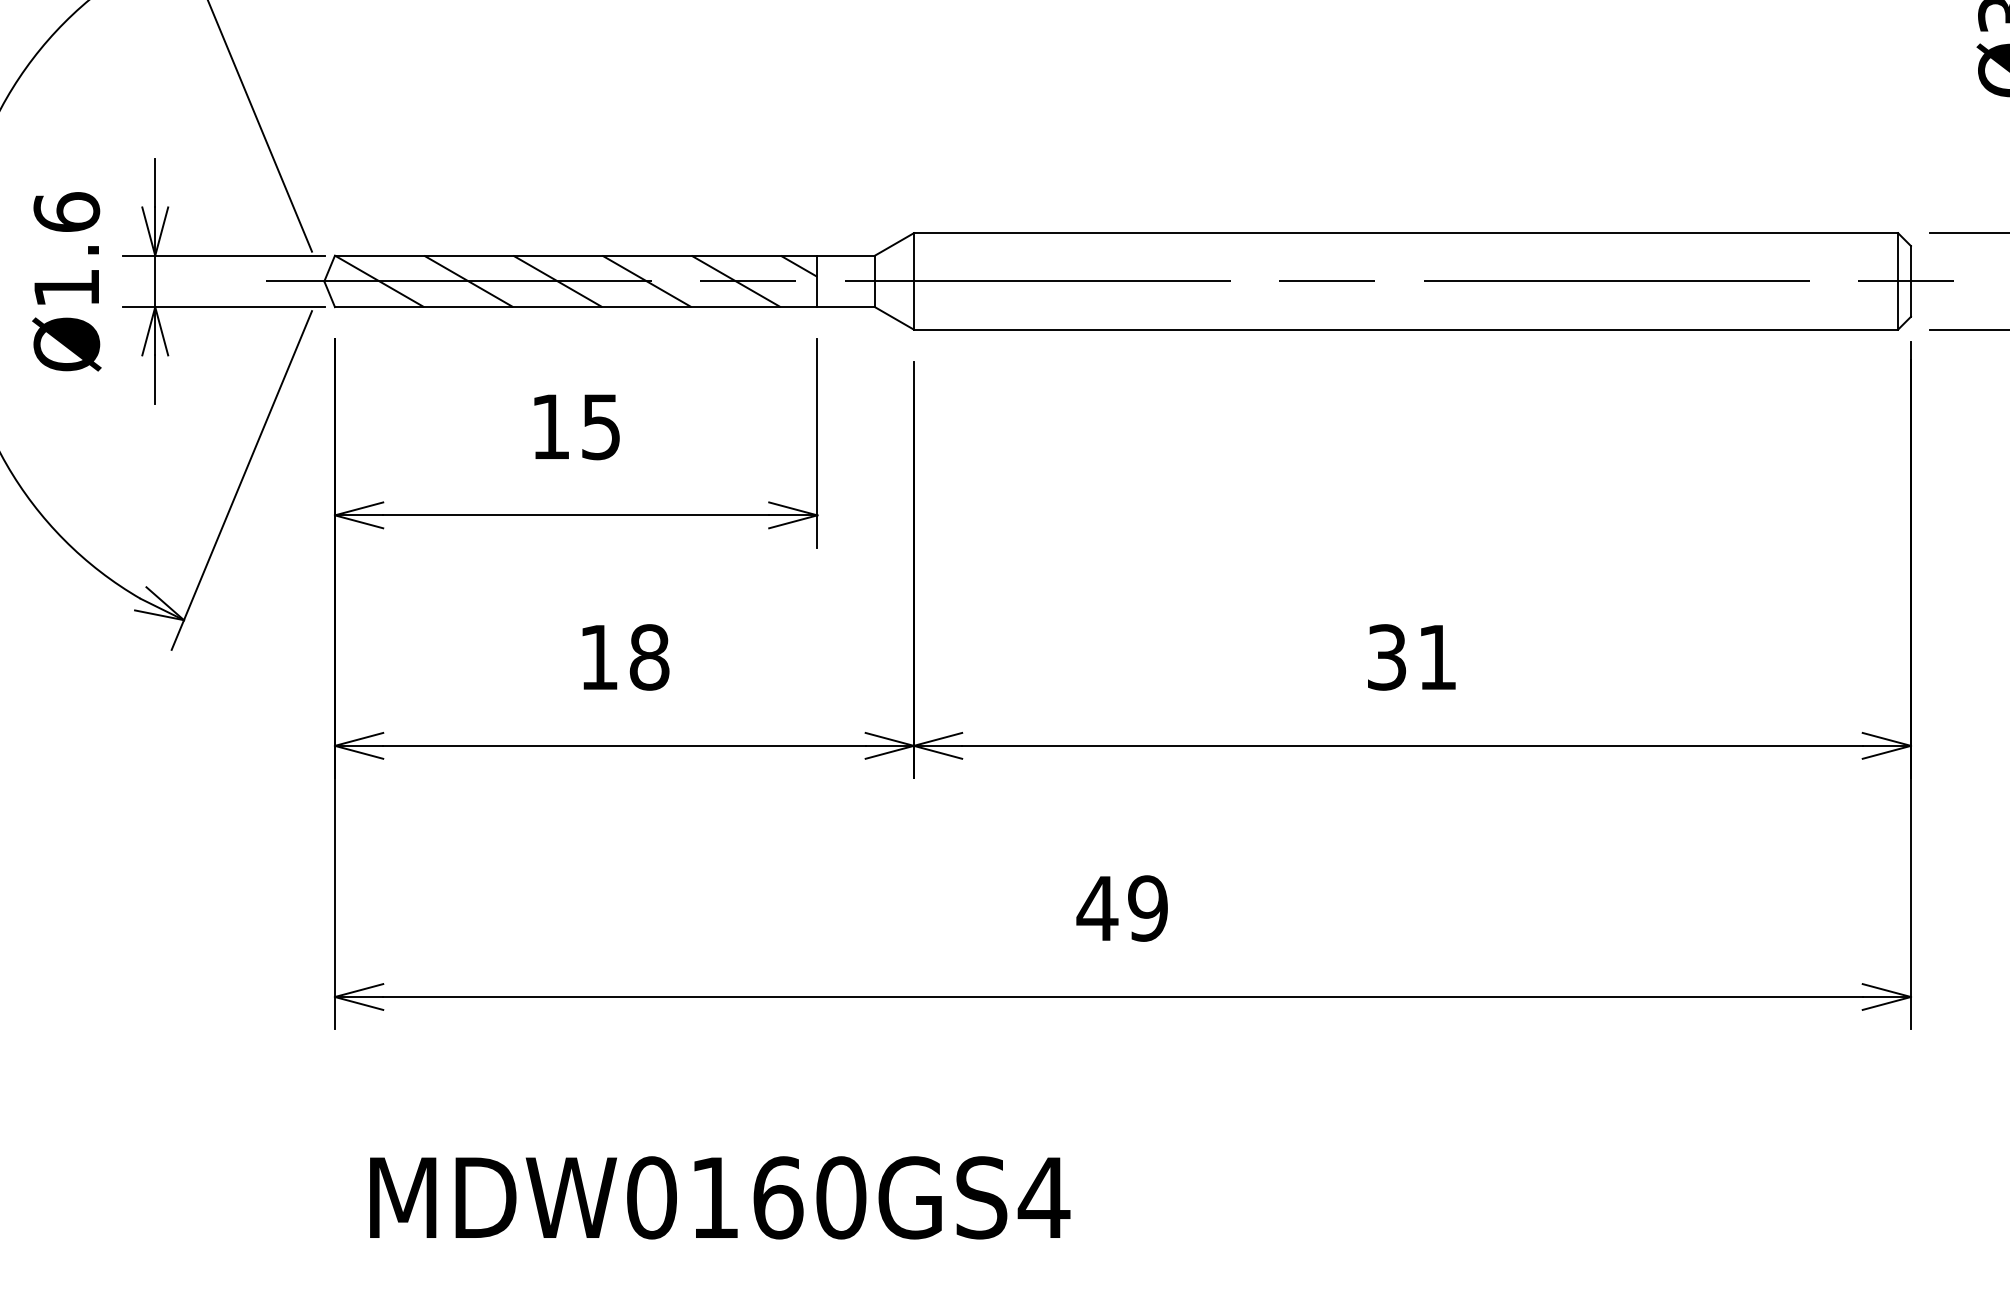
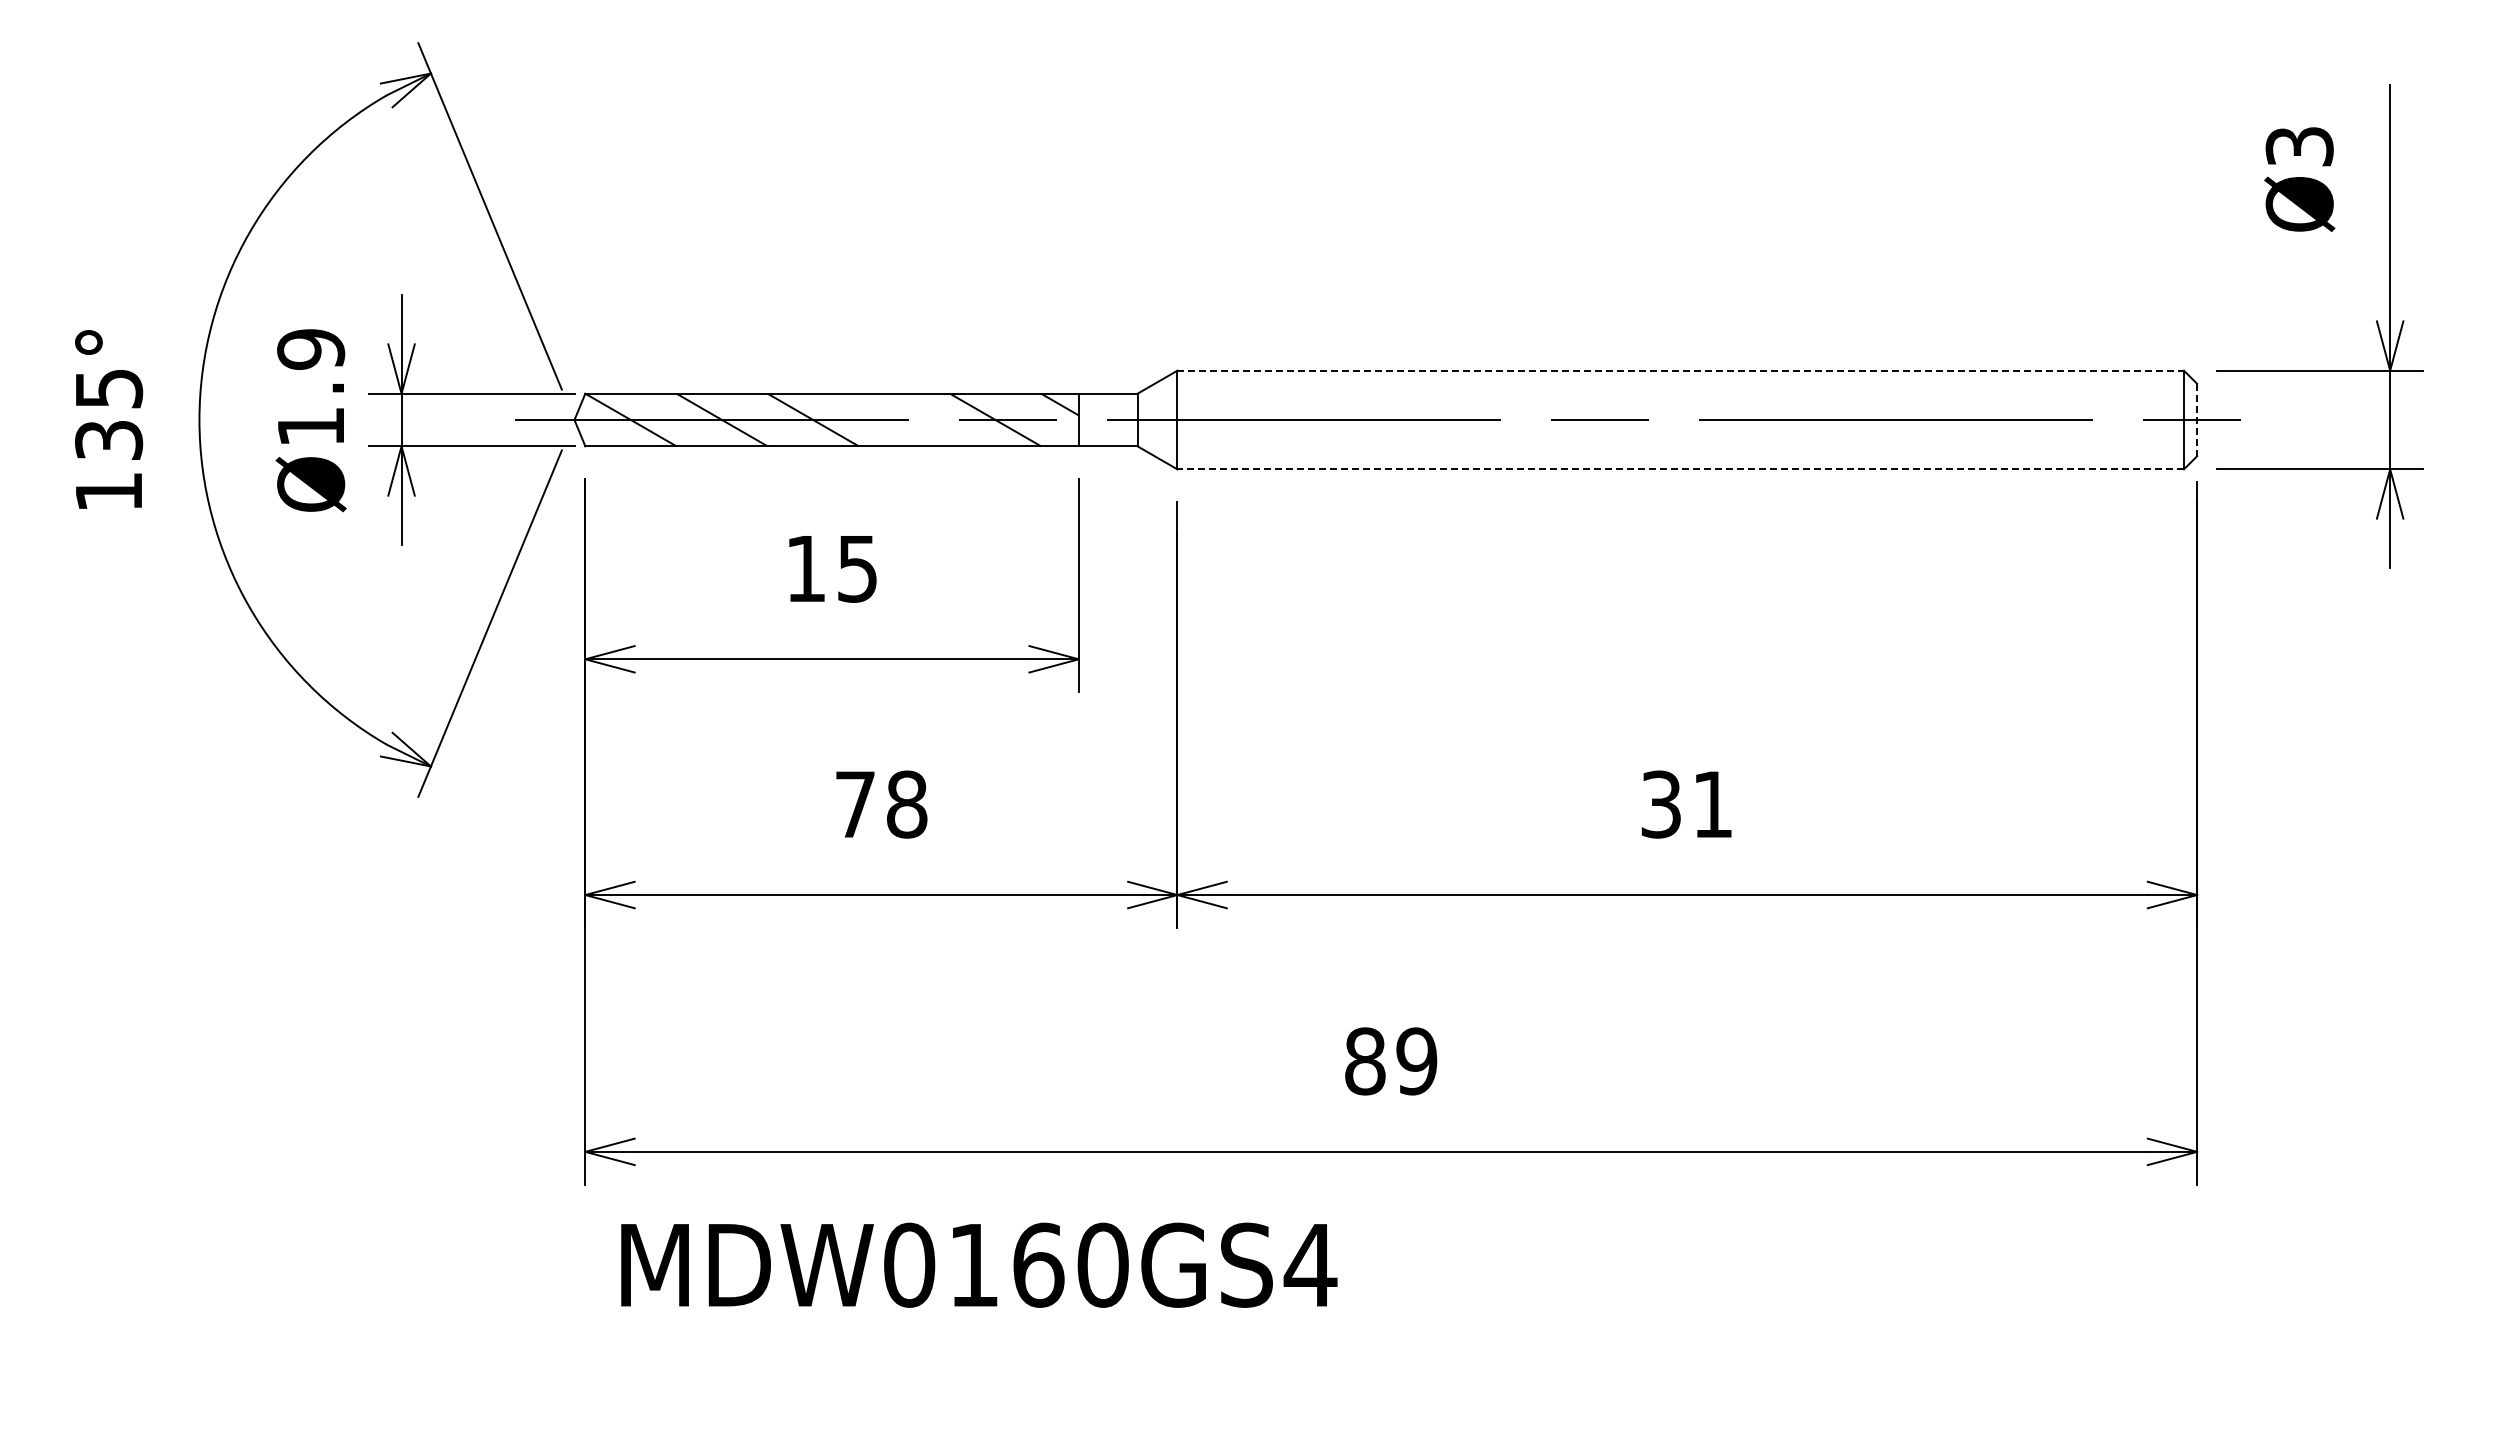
text: (67, 211) -> (311, 348), Ø1.6 -> Ø1.9
line: (1406, 232) -> (1681, 370), solid -> dashed
line: (647, 280) -> (904, 419), removed
line: (1911, 281) -> (2197, 420), solid -> dashed
line: (1405, 329) -> (1680, 469), solid -> dashed
text: (599, 657) -> (855, 804), 18 -> 78
text: (1096, 908) -> (1364, 1061), 49 -> 89
text: (720, 1197) -> (979, 1264), moved

